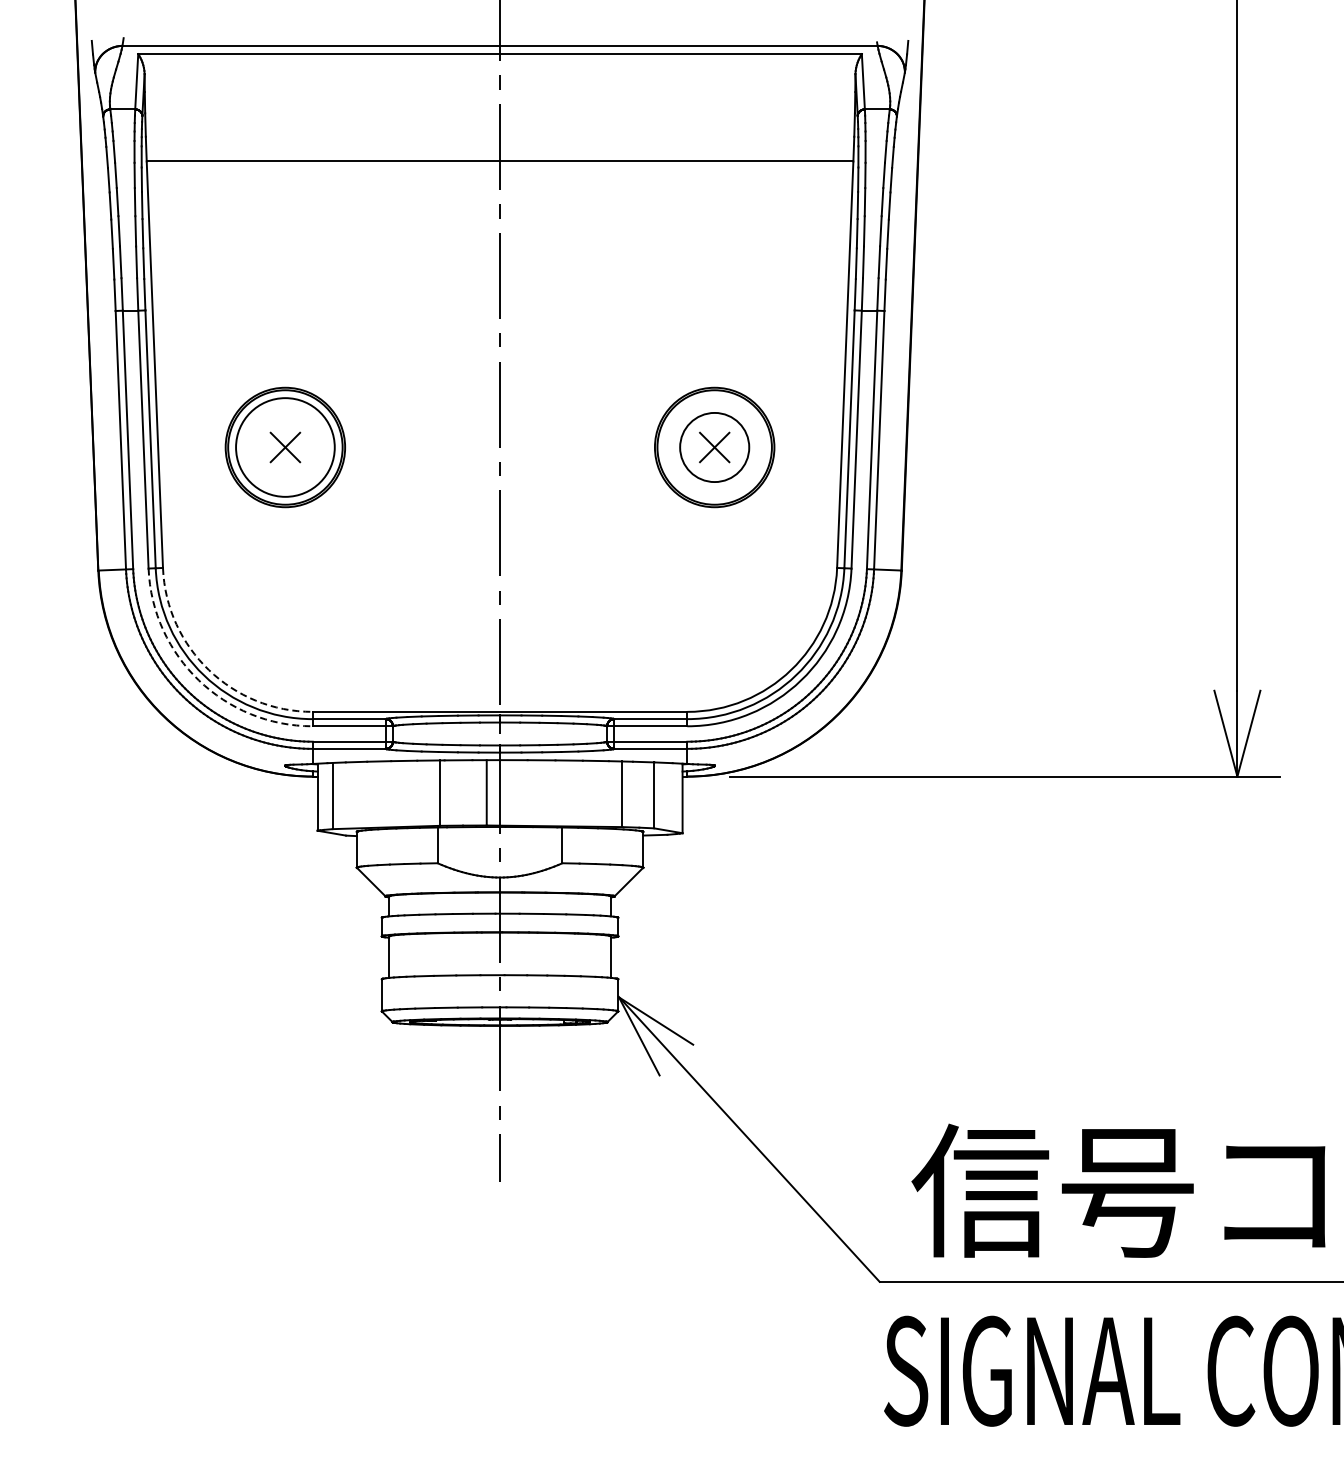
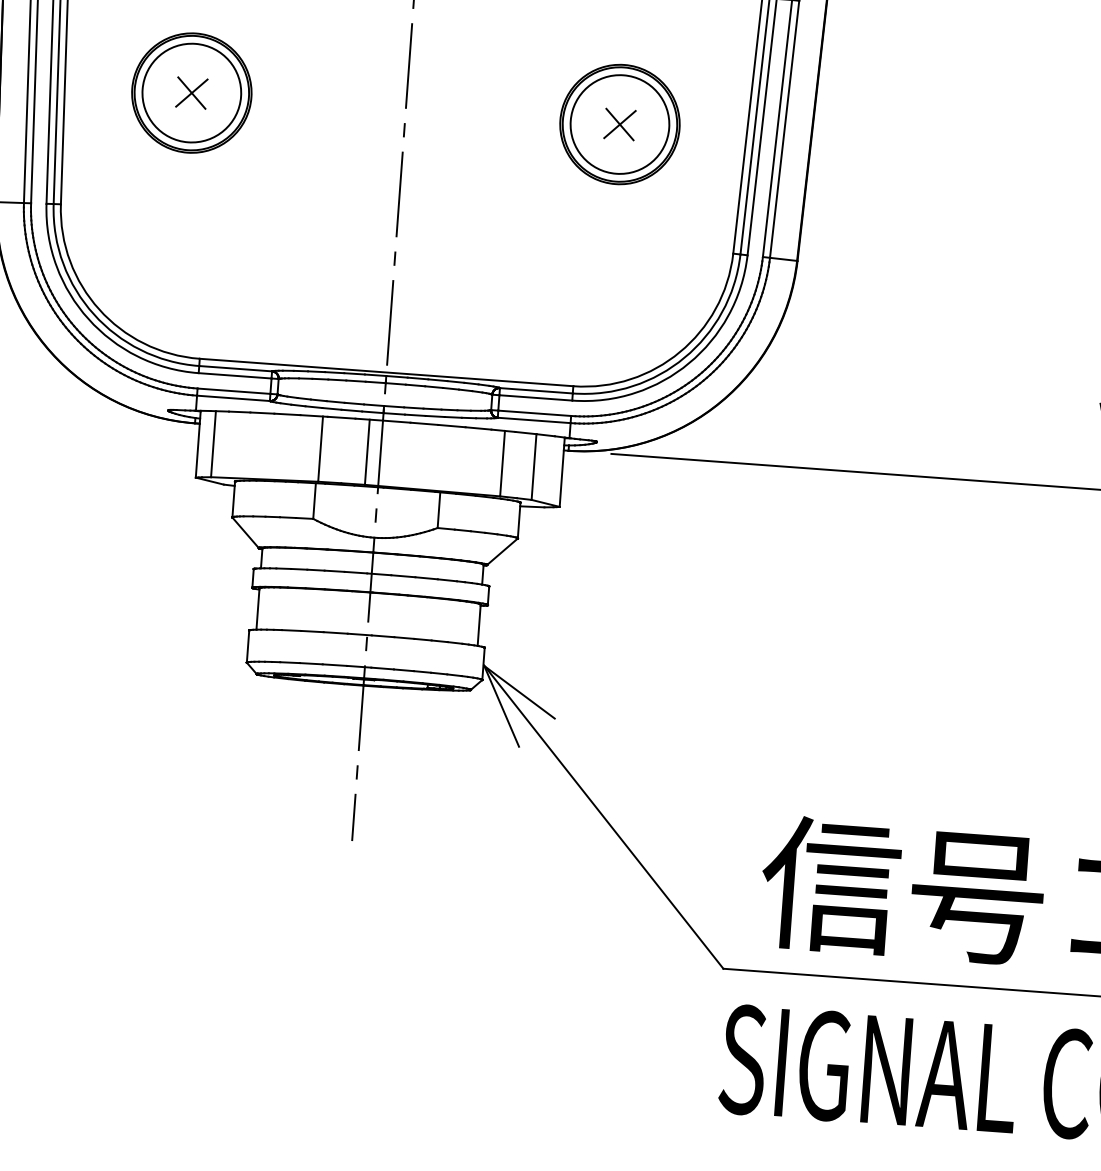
circle: (714, 447) -> (619, 124), size x1.43
arc: (208, 670) -> (98, 309), dashed -> solid
arc: (198, 680) -> (88, 319), dashed -> solid

